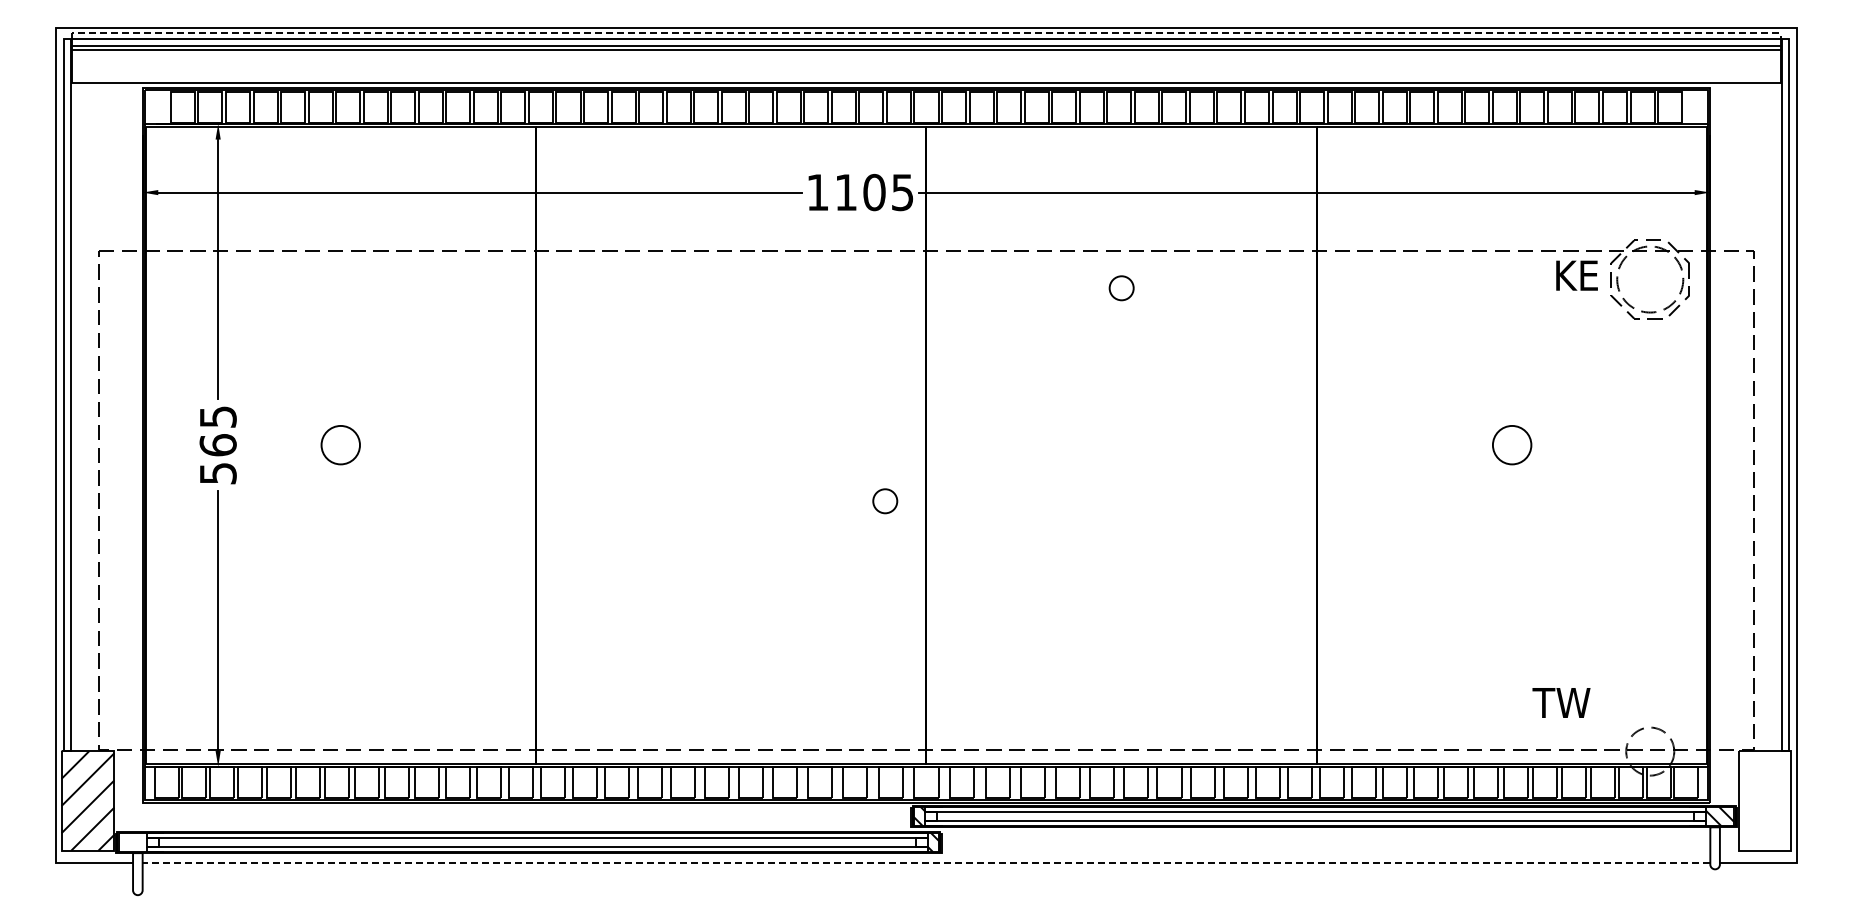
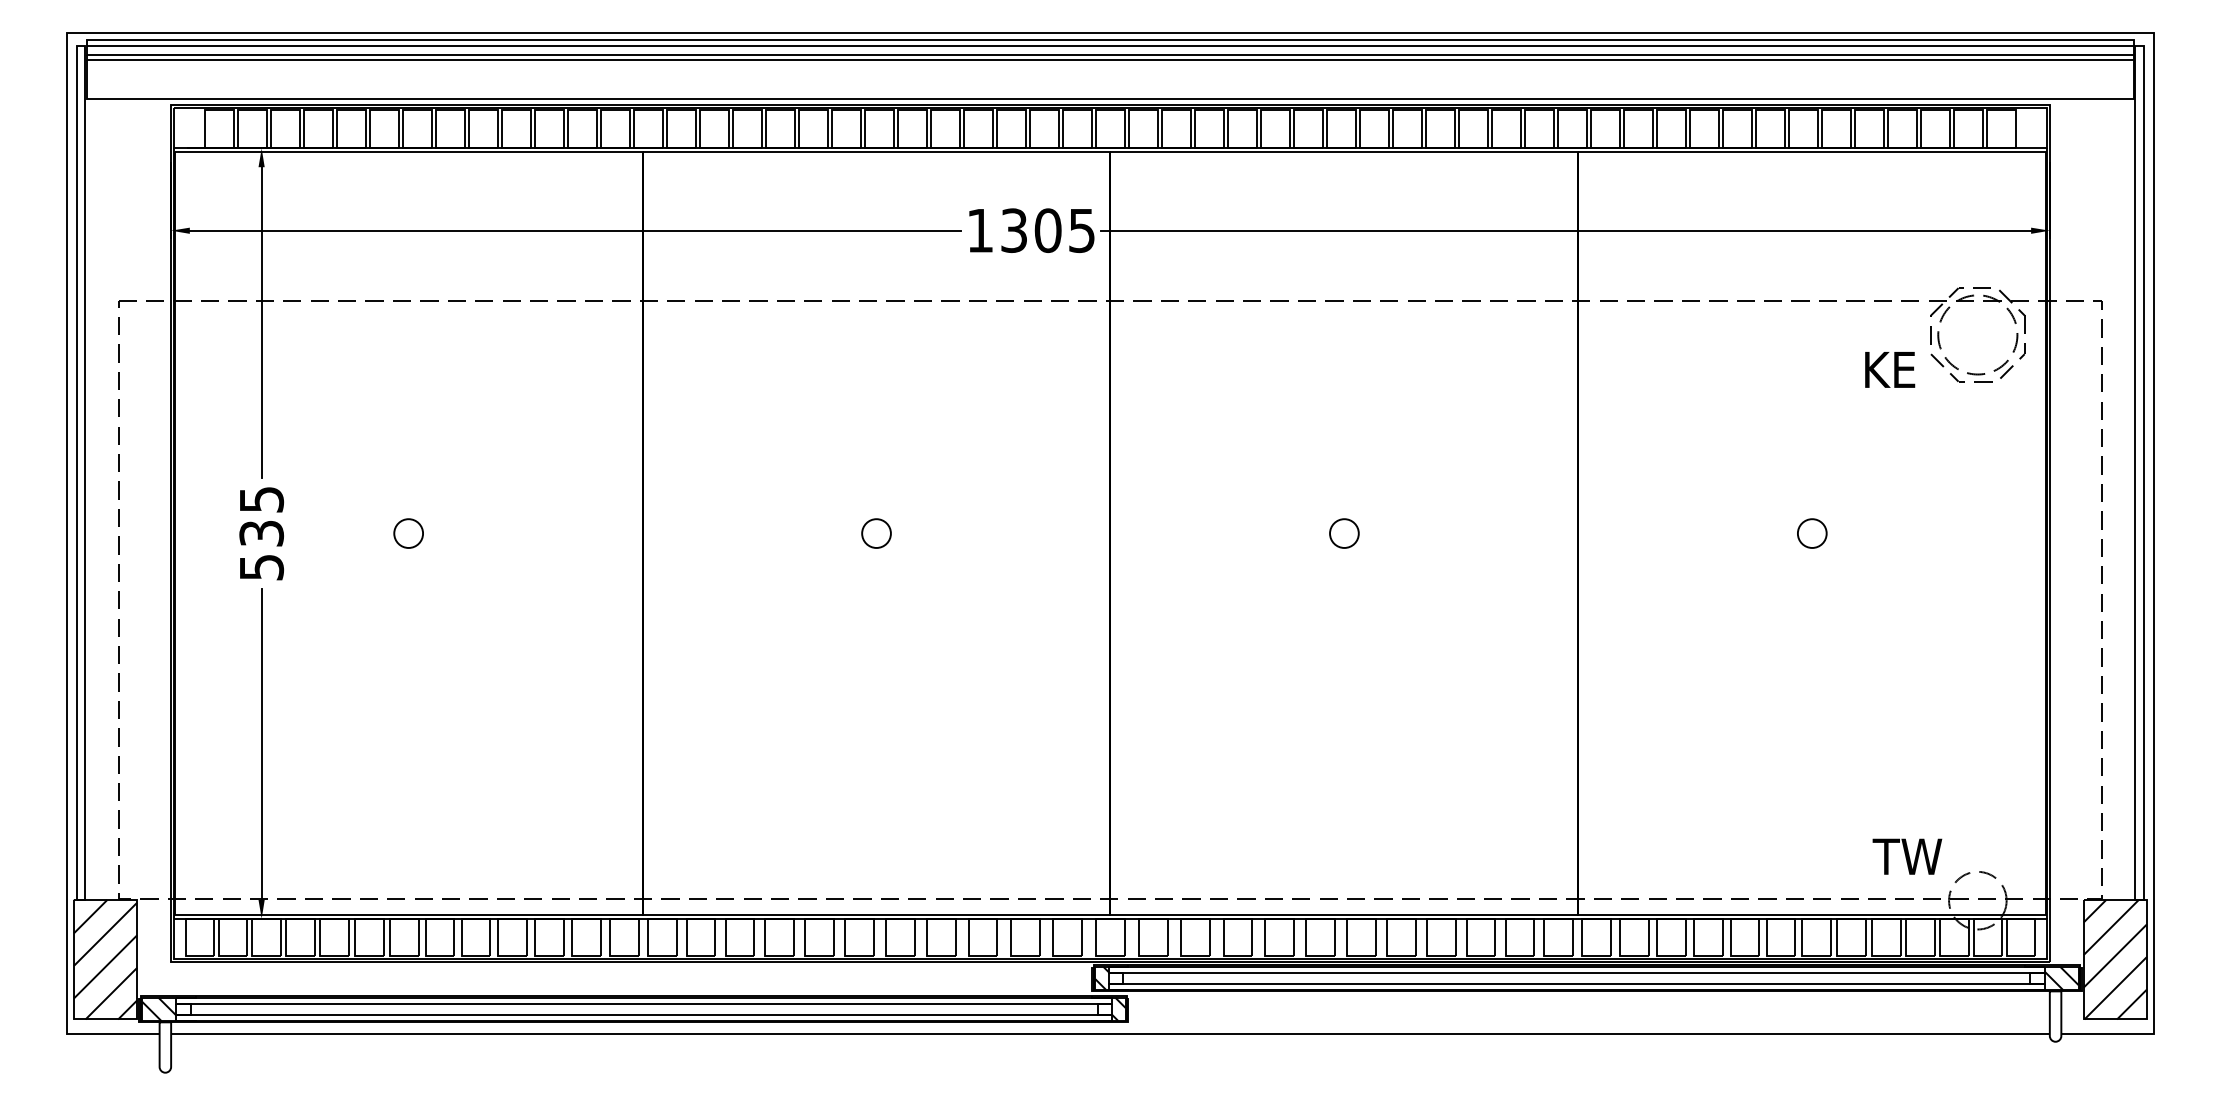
line: (926, 33) -> (1110, 40), dashed -> solid
text: (845, 192) -> (1013, 230), 1105 -> 1305
text: (1576, 275) -> (1889, 369), moved
circle: (1121, 288) -> (1344, 533), moved
text: (217, 445) -> (260, 533), 565 -> 535
circle: (340, 445) -> (408, 533), size x0.62
circle: (1511, 445) -> (1811, 533), size x0.62
circle: (885, 501) -> (876, 533), moved
text: (1561, 702) -> (1907, 856), moved
hatch: (1764, 800) -> (2114, 959), added
hatch: (132, 841) -> (158, 1008), added
line: (926, 862) -> (1110, 1033), dashed -> solid

